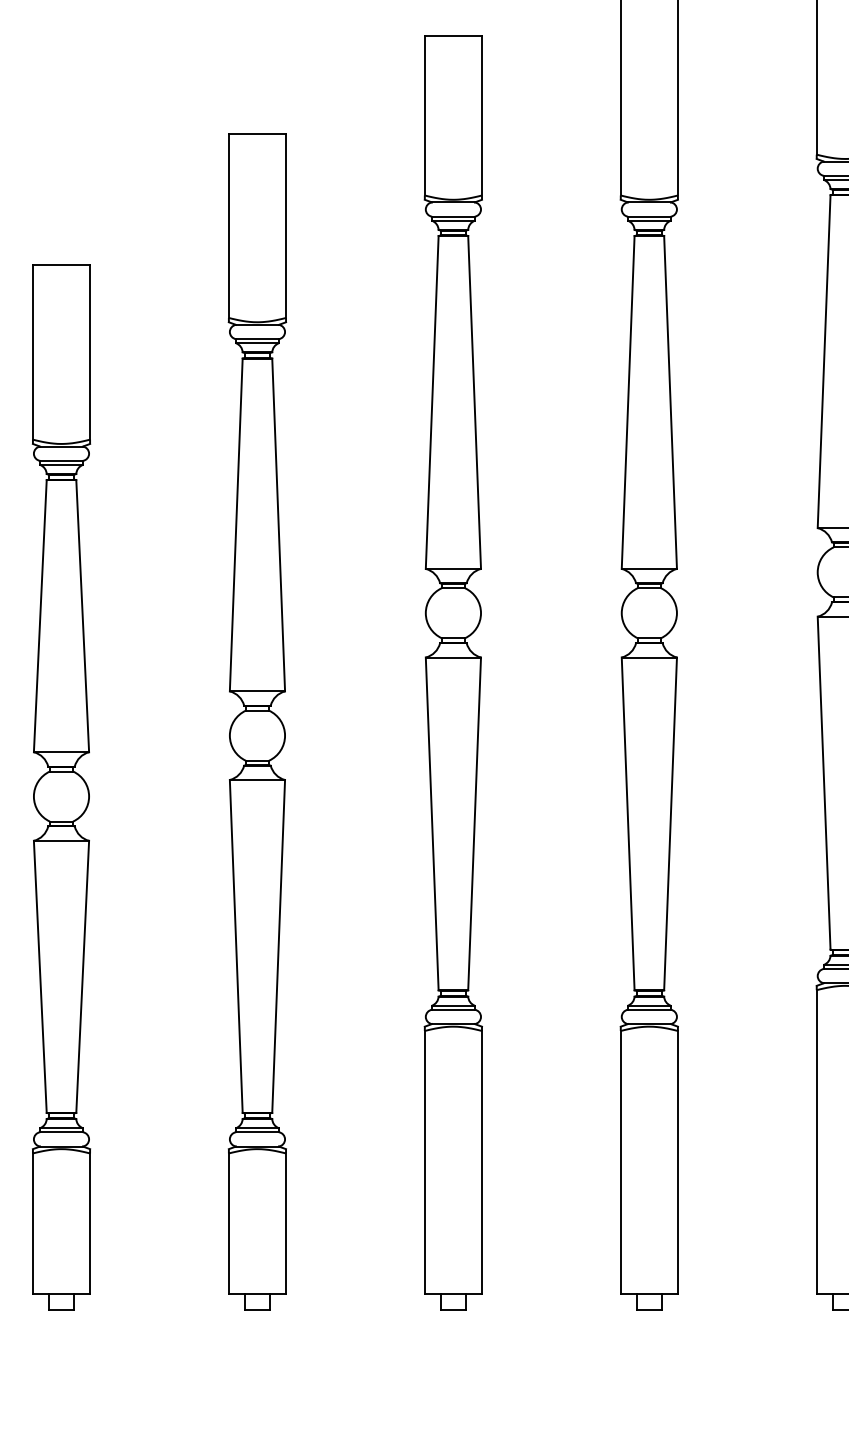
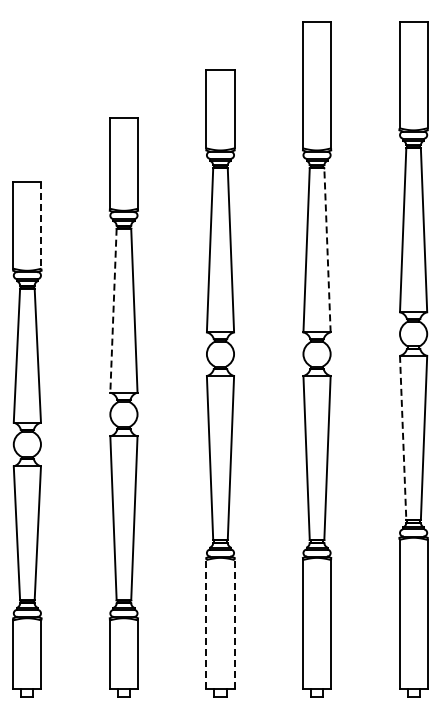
line: (90, 354) -> (41, 226), solid -> dashed
line: (670, 400) -> (327, 249), solid -> dashed
line: (236, 526) -> (113, 311), solid -> dashed
line: (824, 784) -> (403, 438), solid -> dashed
line: (425, 1161) -> (206, 624), solid -> dashed
line: (481, 1161) -> (234, 624), solid -> dashed

